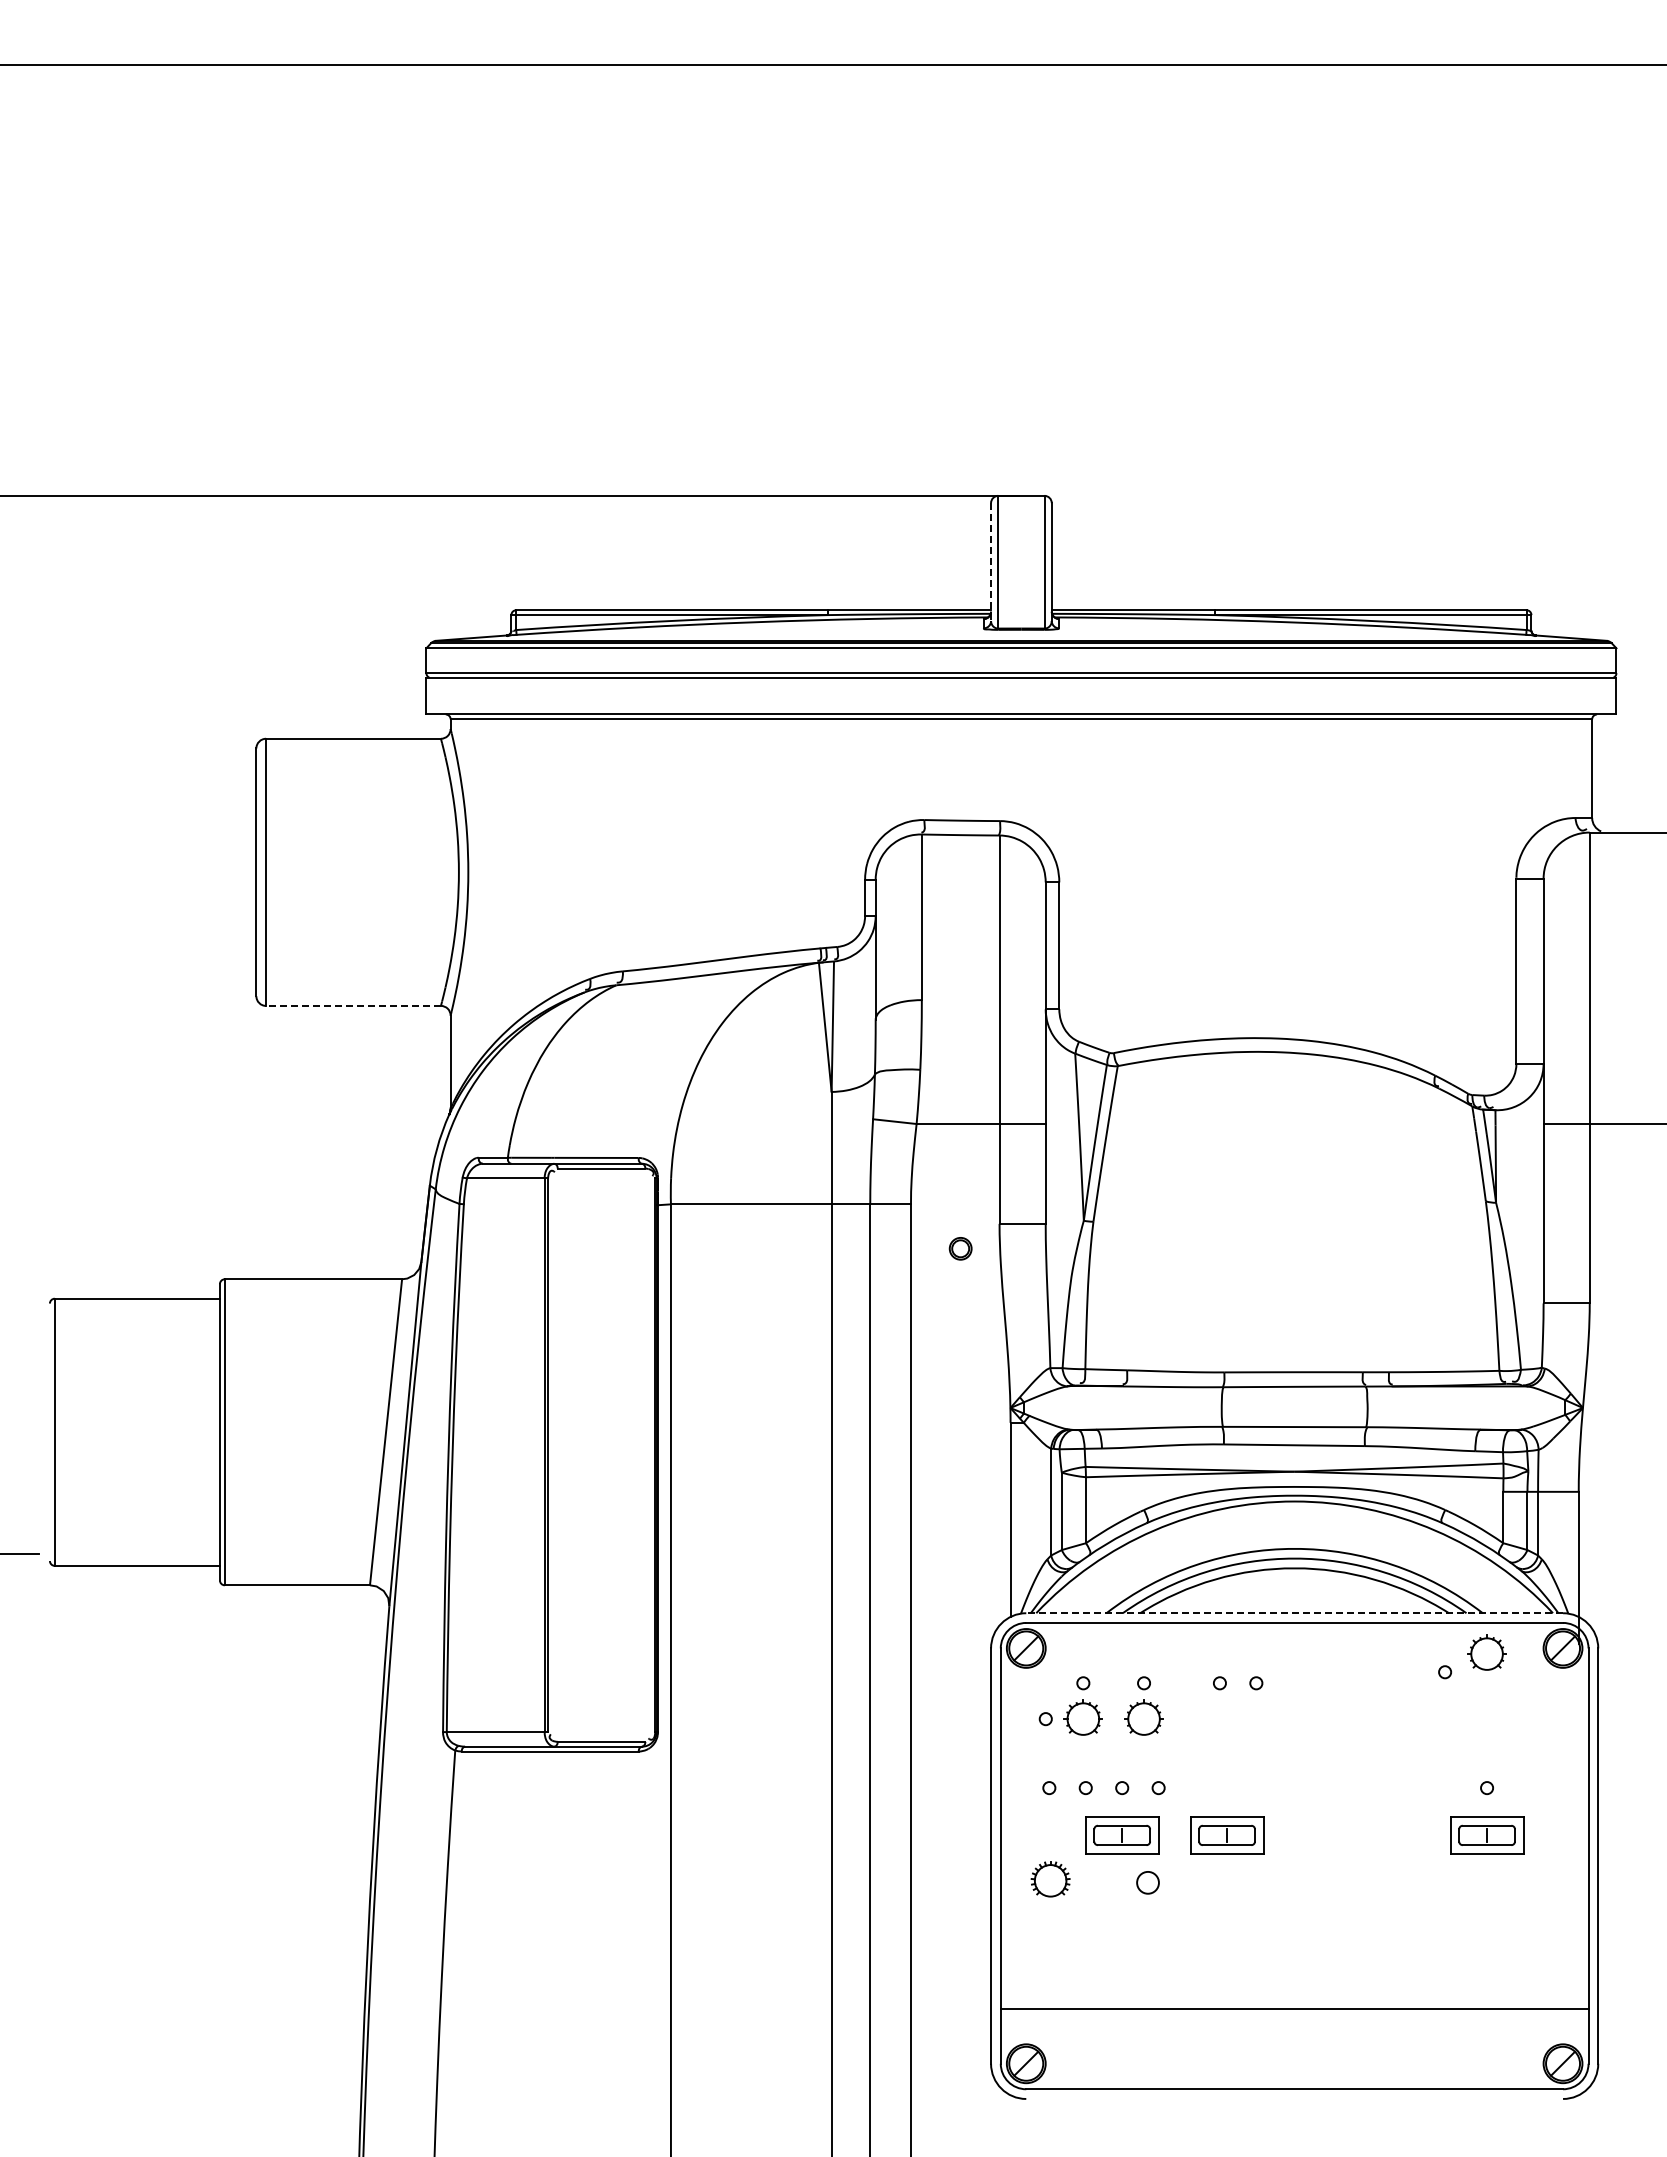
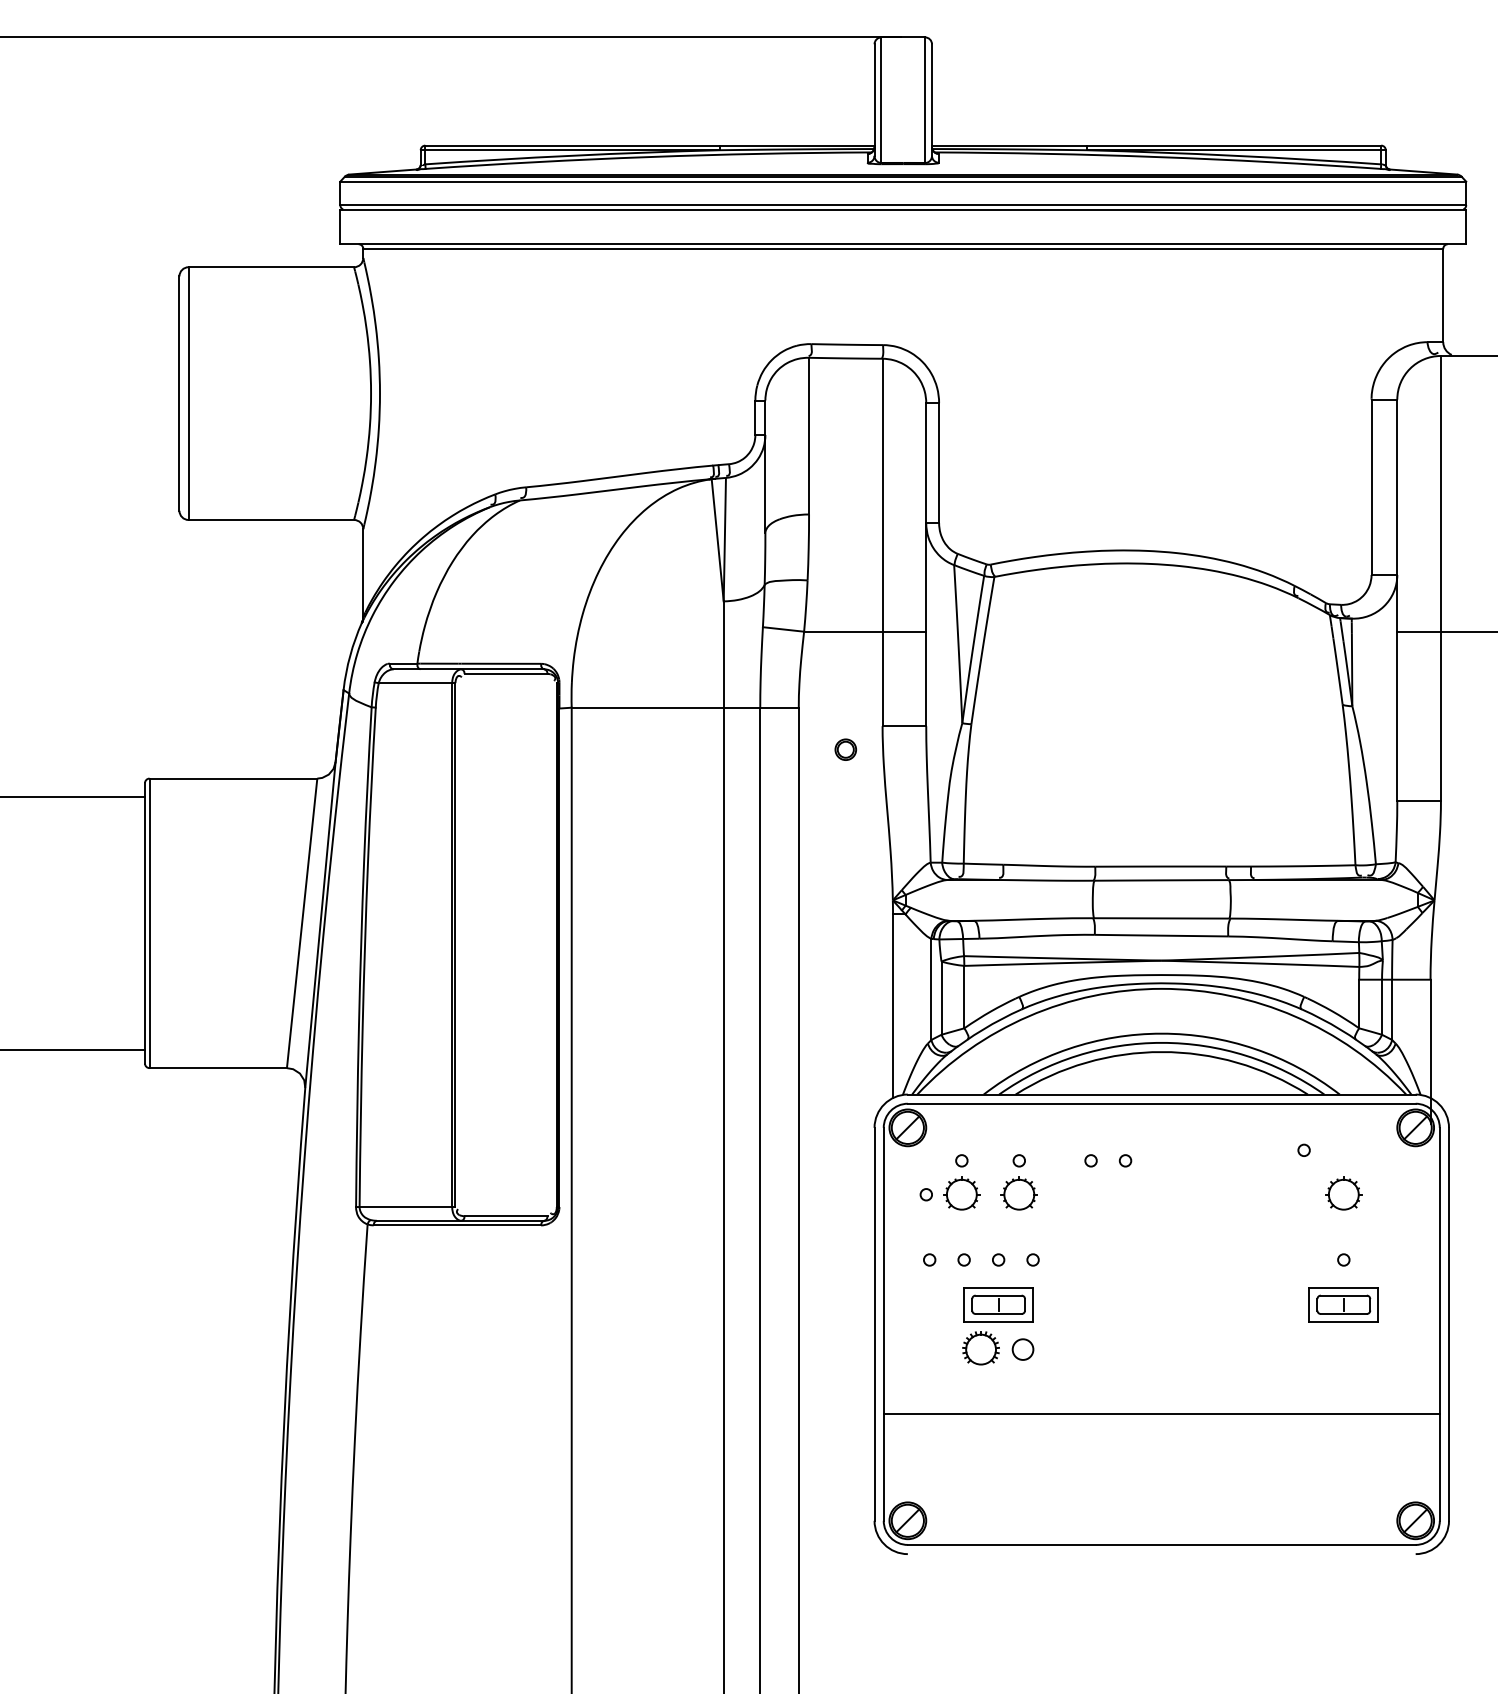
line: (991, 562) -> (874, 100), dashed -> solid
line: (353, 1005) -> (271, 519), dashed -> solid
line: (1294, 1613) -> (1161, 1094), dashed -> solid
part: (1486, 1652) -> (1343, 1193), moved
part: (1227, 1835) -> (1098, 1304), removed
part: (1050, 1879) -> (980, 1348), moved
line: (1294, 2008) -> (1161, 1413), moved

